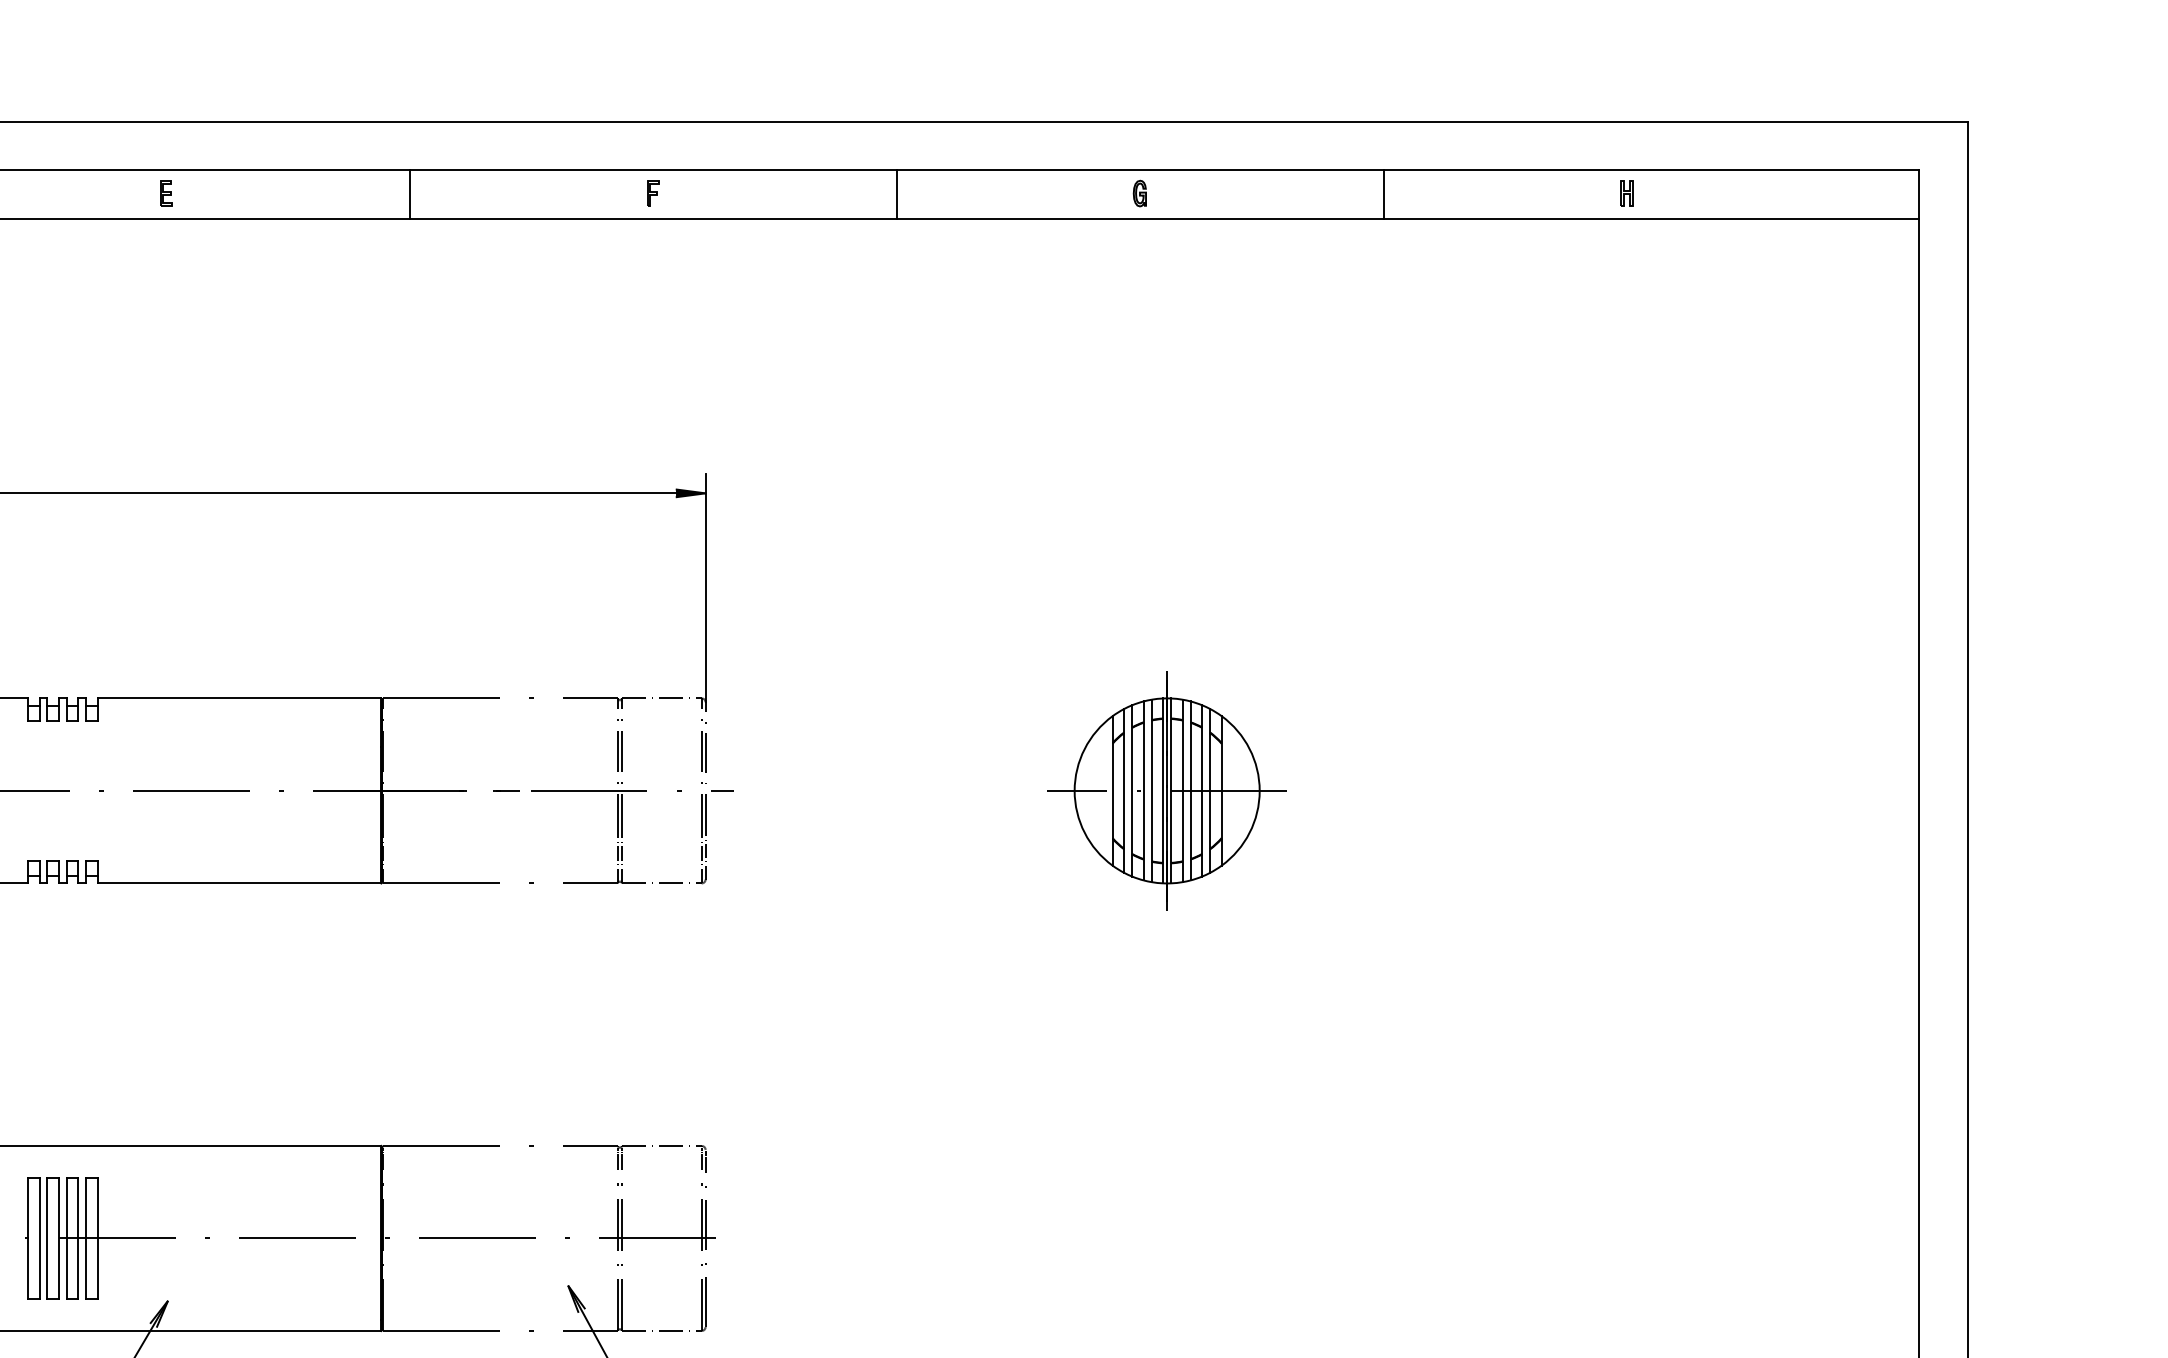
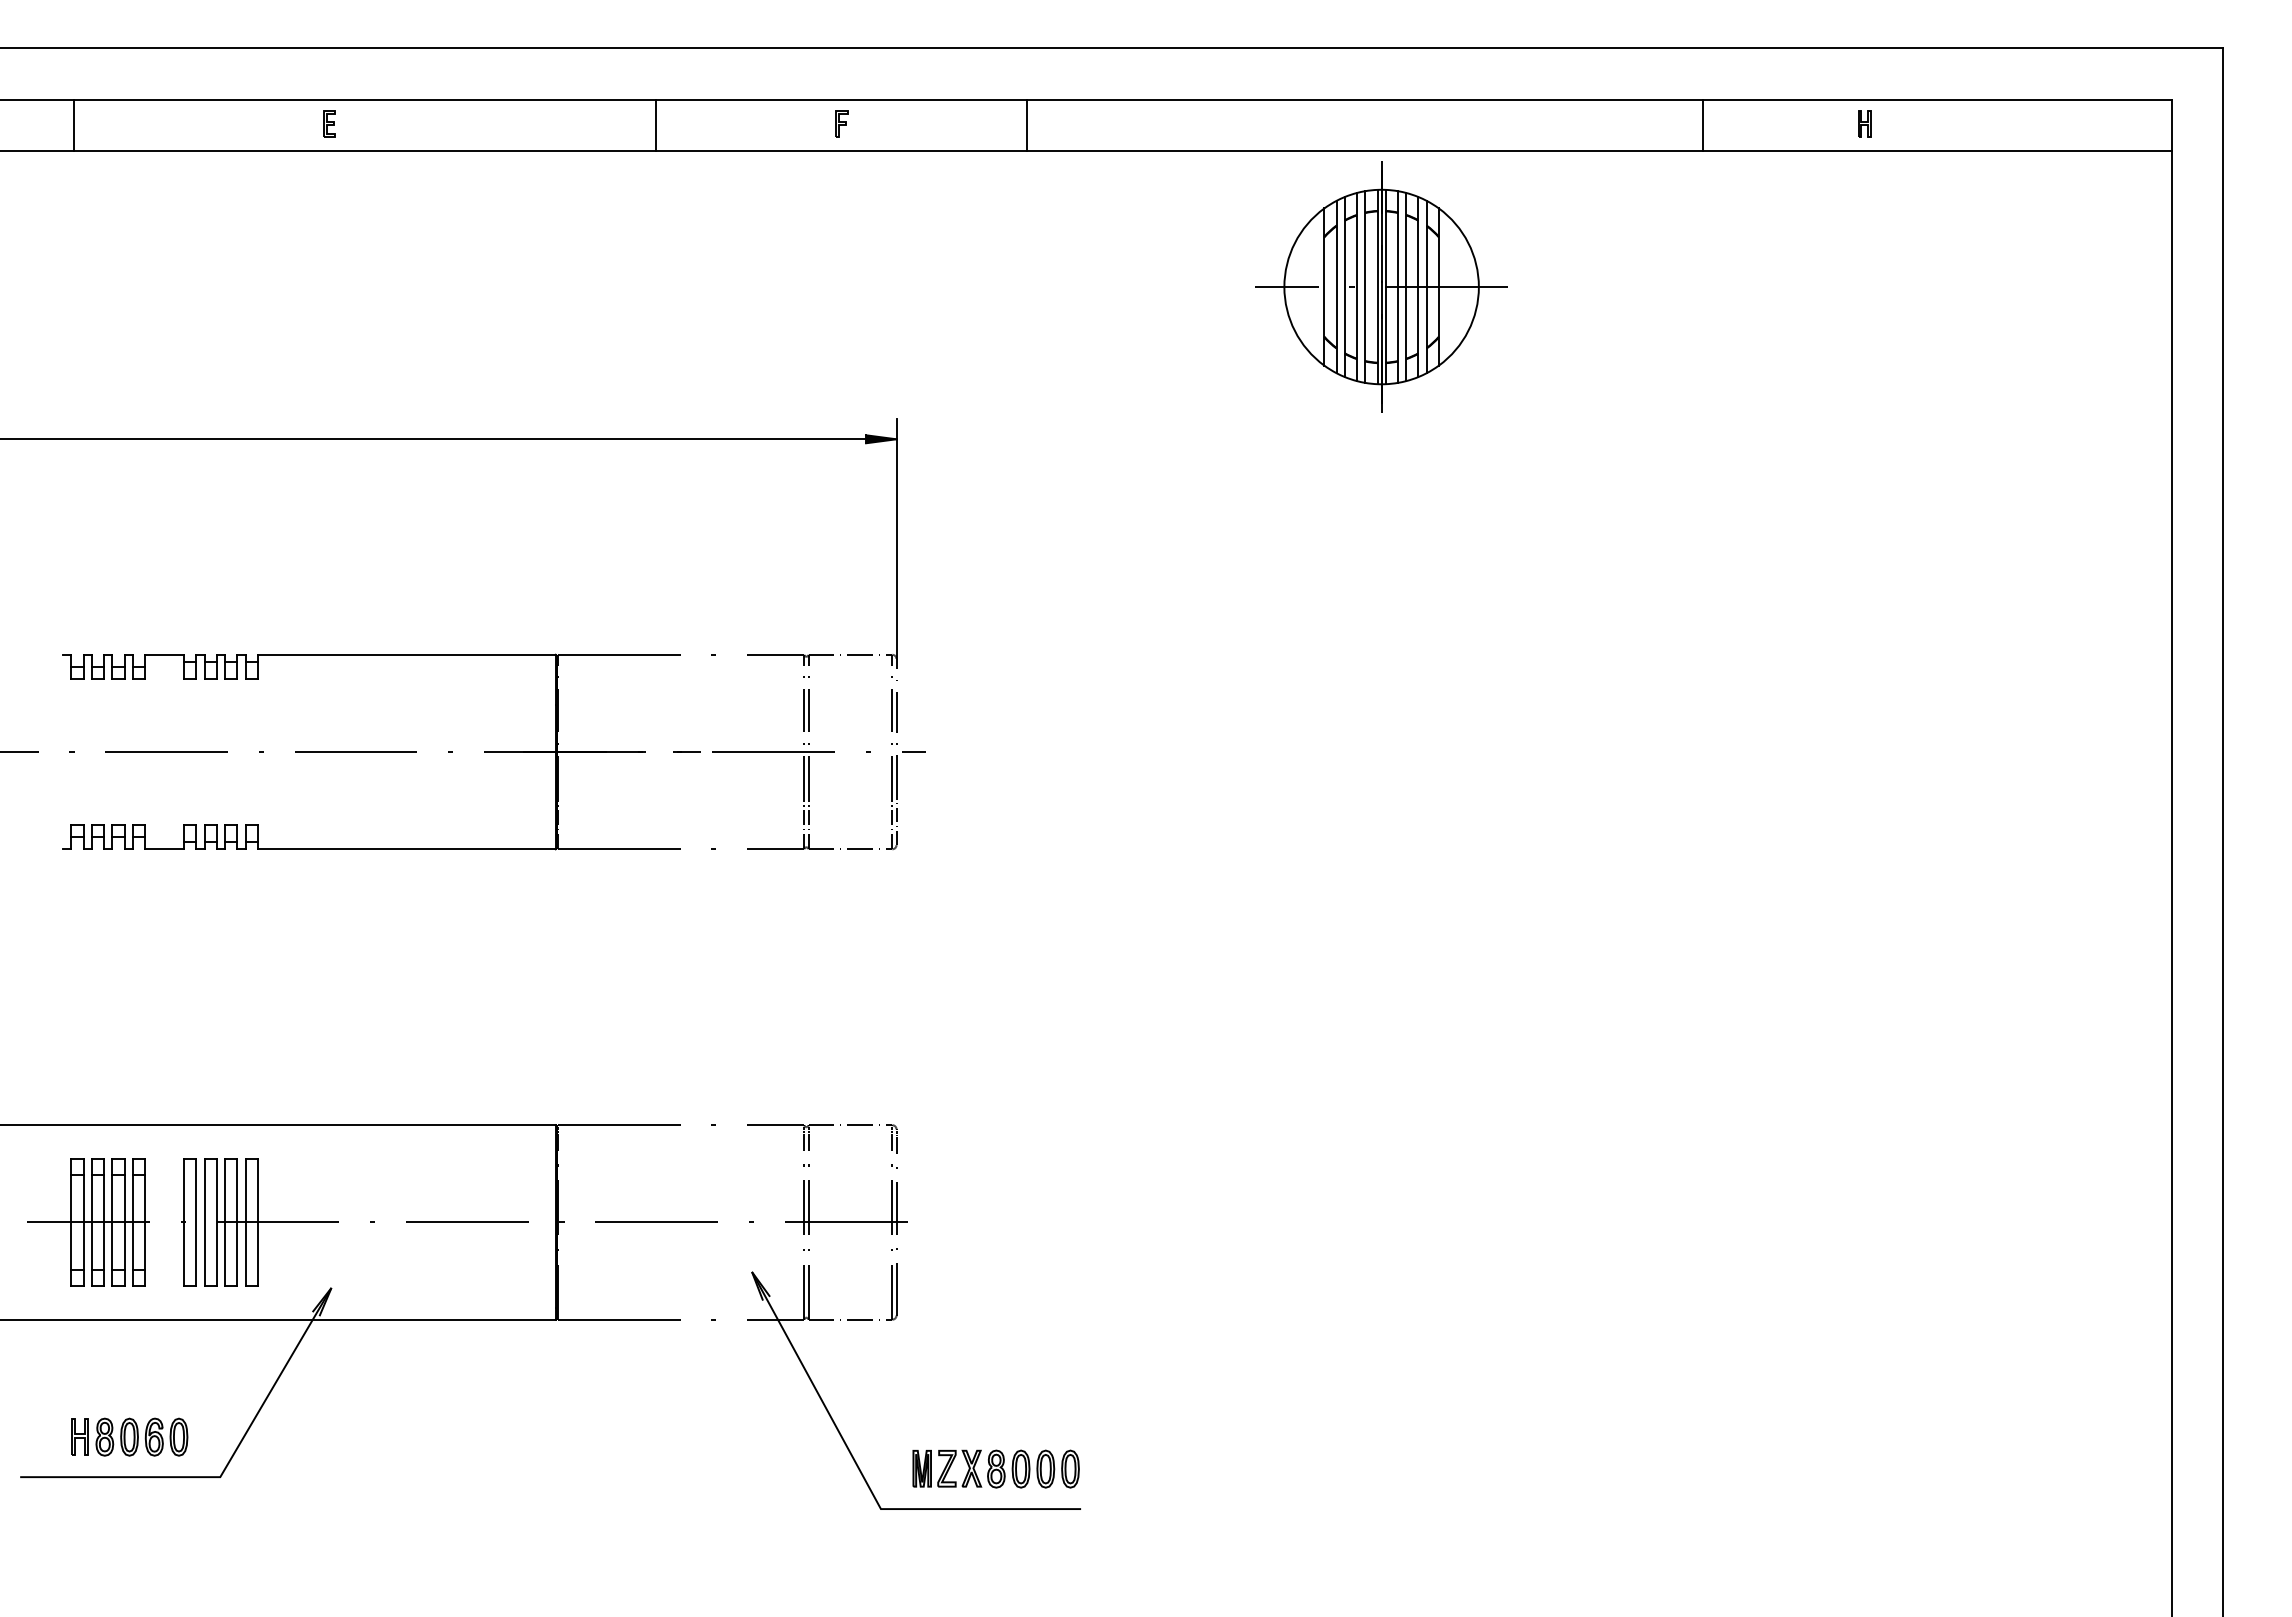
part: (1139, 192) -> (1352, 123), removed
line: (409, 193) -> (656, 124), moved
line: (896, 193) -> (1027, 124), moved
line: (1383, 193) -> (1703, 124), moved
part: (1167, 790) -> (1381, 286), moved

